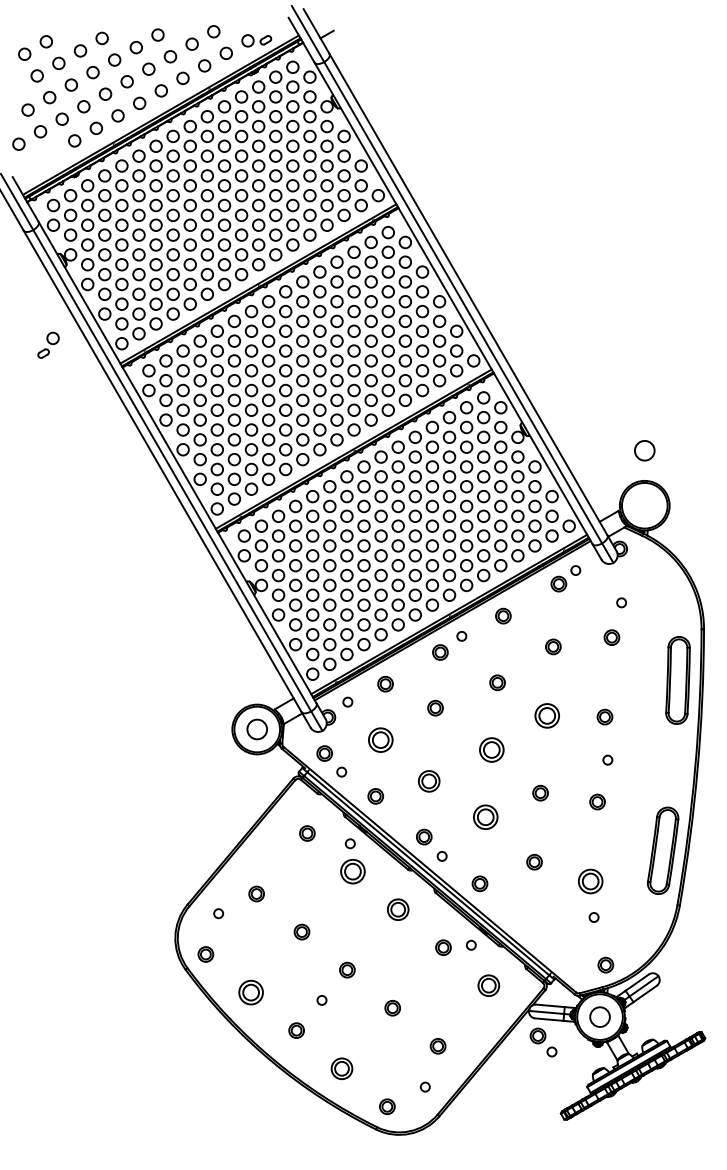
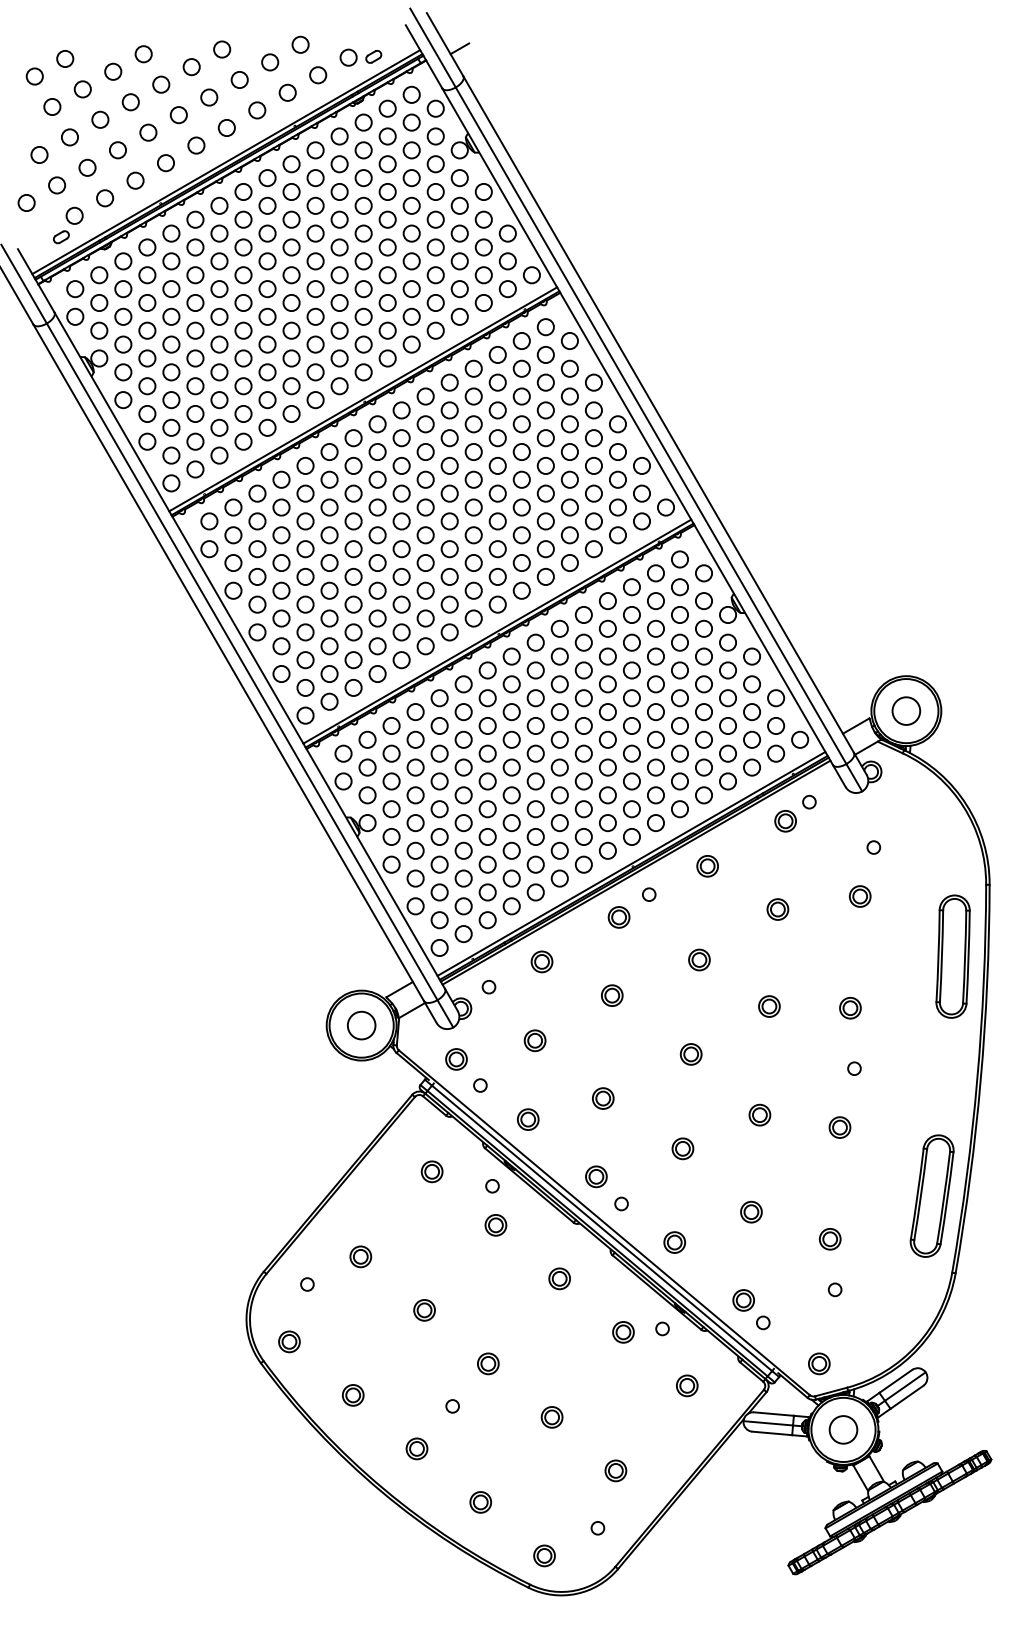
part: (48, 344) -> (68, 224), moved
circle: (644, 450) -> (905, 710), moved
part: (547, 715) -> (769, 1005), size x0.62
part: (380, 740) -> (534, 1041), size x0.62
part: (491, 749) -> (690, 1053), size x0.62
part: (428, 781) -> (602, 1098), size x0.71
part: (485, 816) -> (682, 1147), size x0.62
part: (352, 871) -> (495, 1225), size x0.62
part: (590, 881) -> (830, 1239), size x0.62
part: (397, 909) -> (558, 1278), size x0.71
part: (605, 964) -> (818, 1362), moved
part: (488, 985) -> (686, 1385), size x0.71
part: (251, 992) -> (353, 1395), size x0.62
part: (543, 1042) -> (751, 1309), moved
part: (341, 1068) -> (480, 1502), size x0.71

